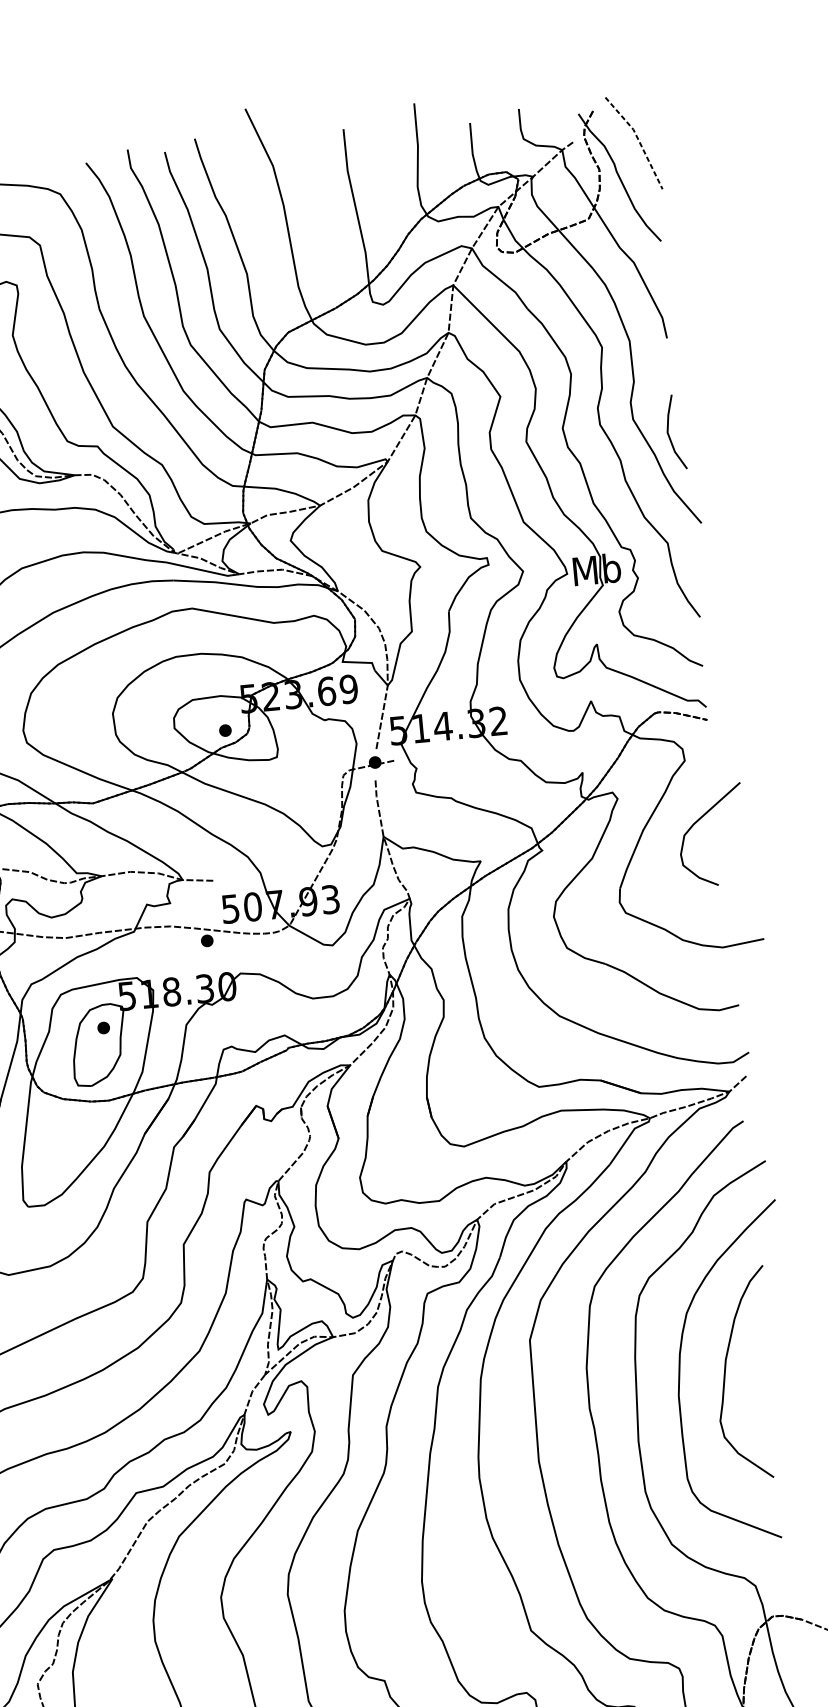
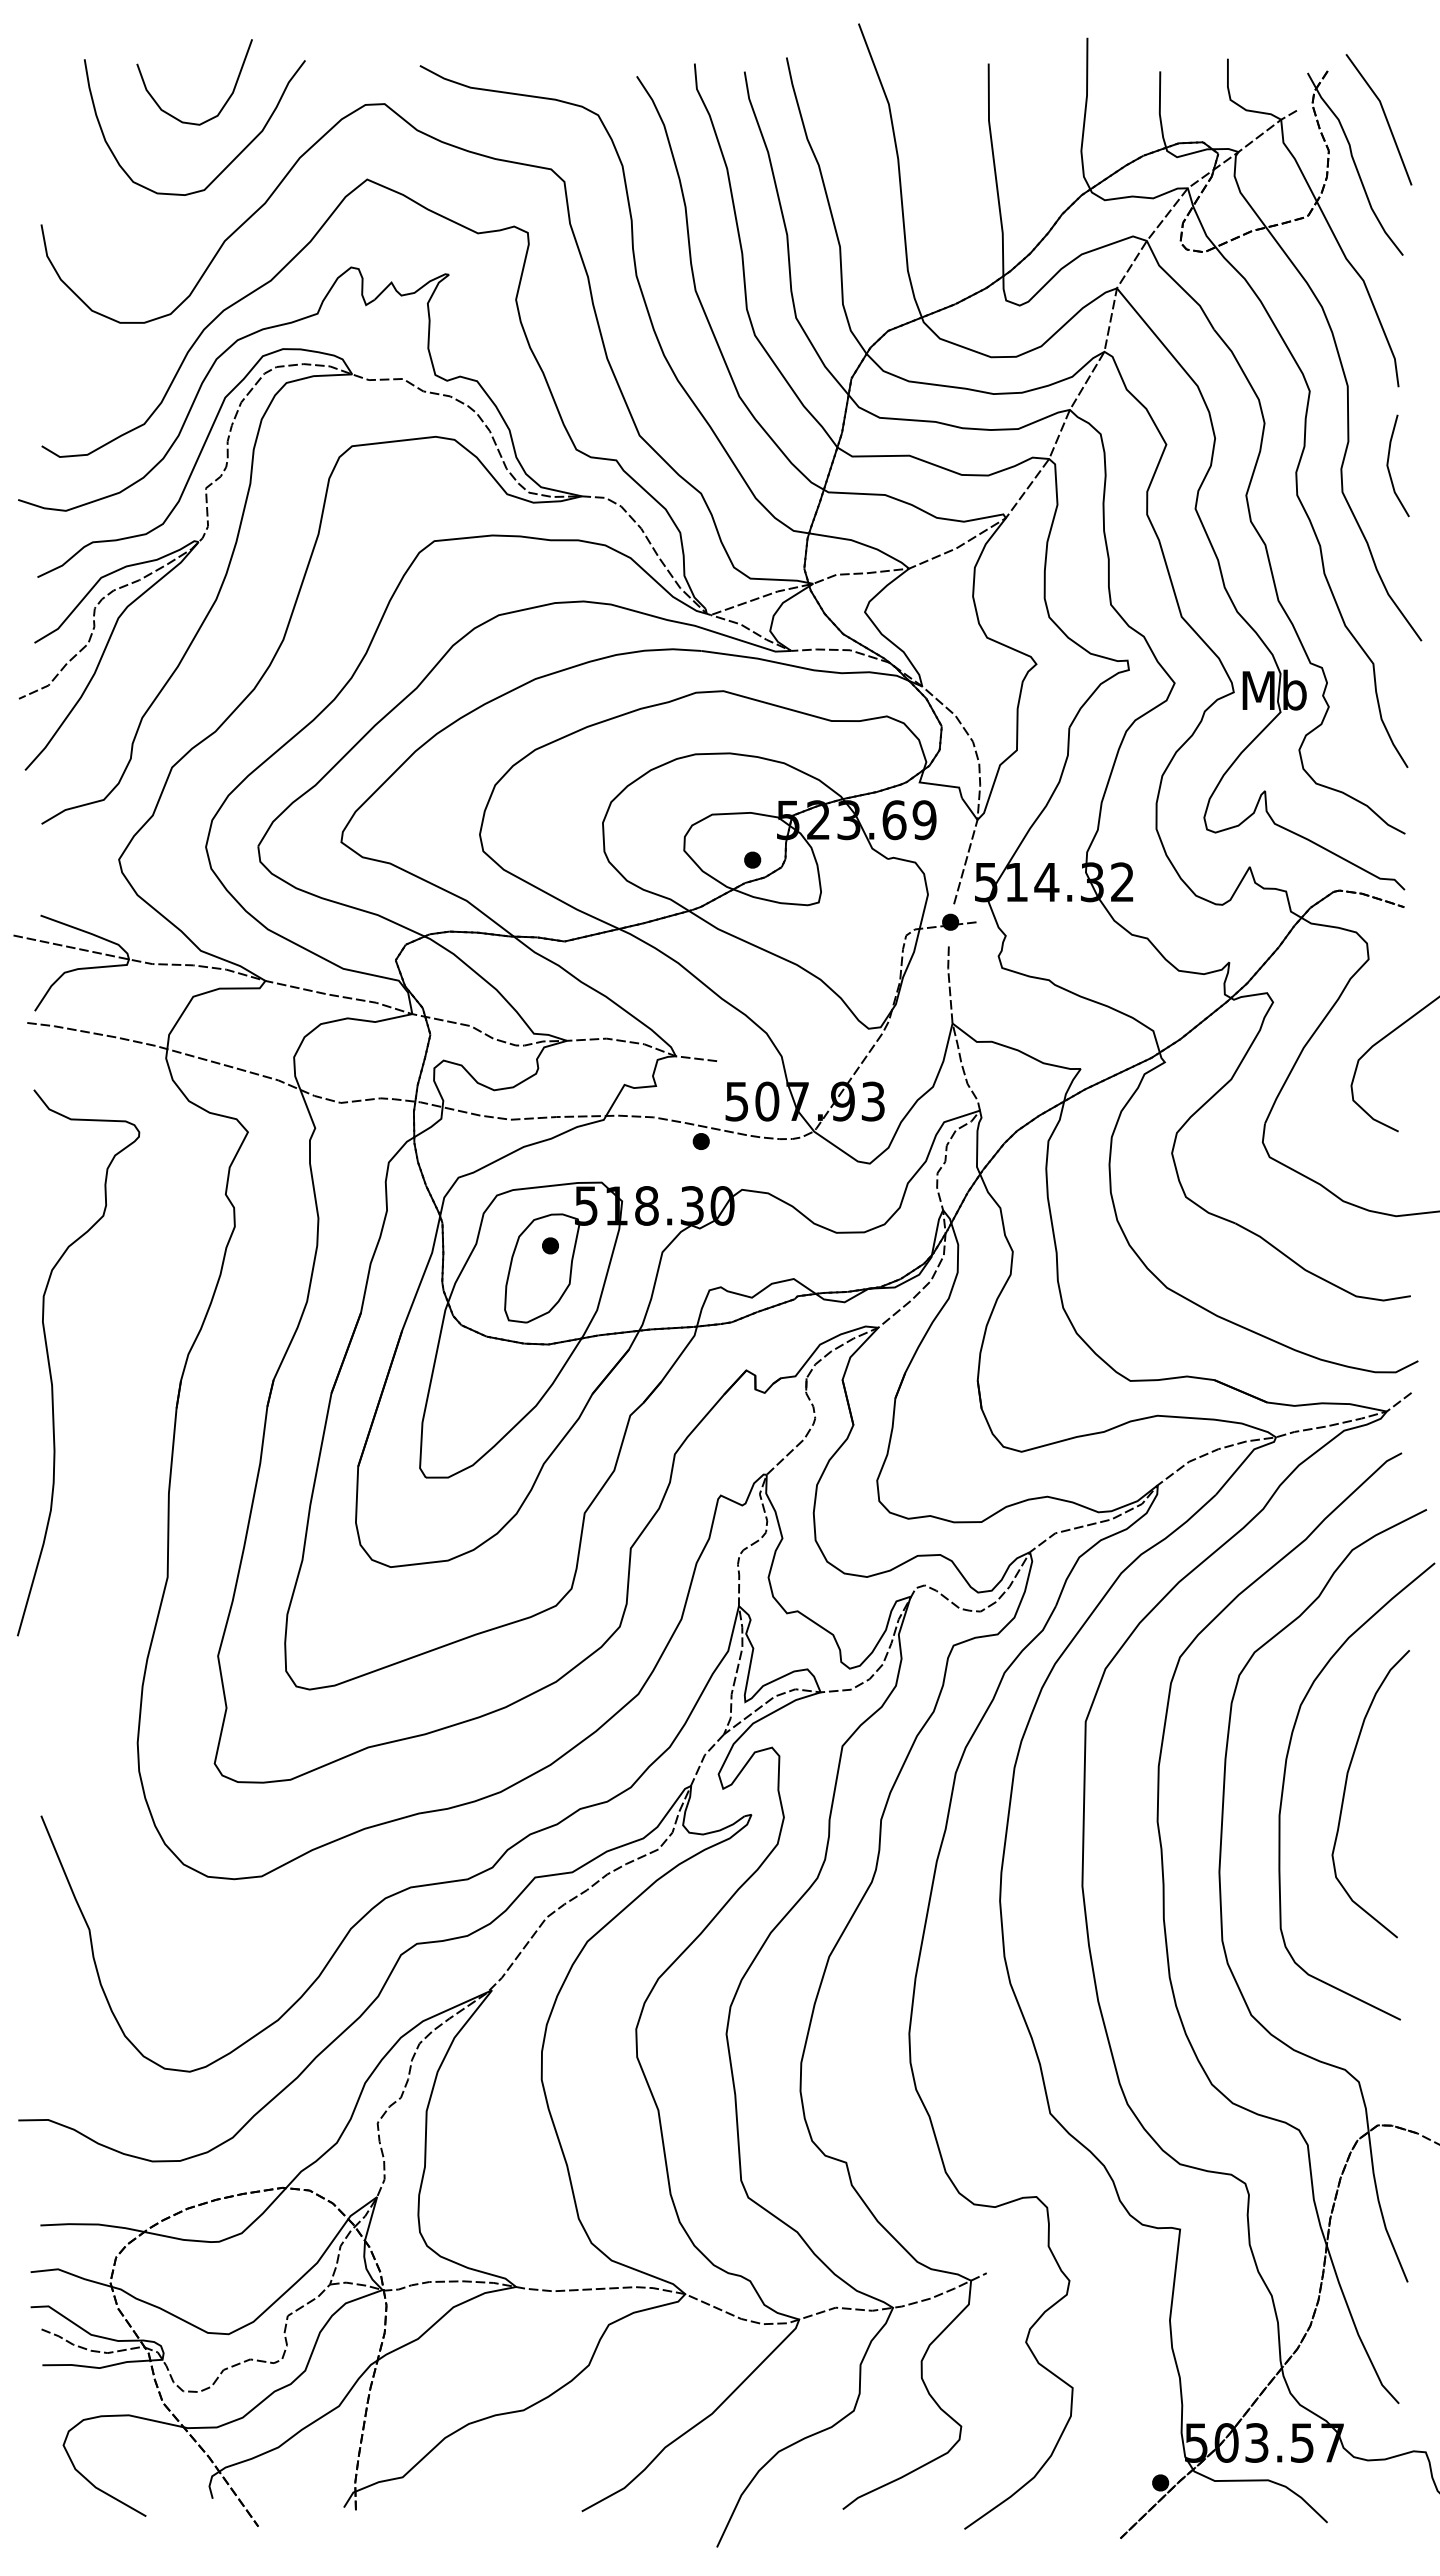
line: (638, 139) -> (1385, 115), dashed -> solid
line: (669, 434) -> (1389, 468), moved

